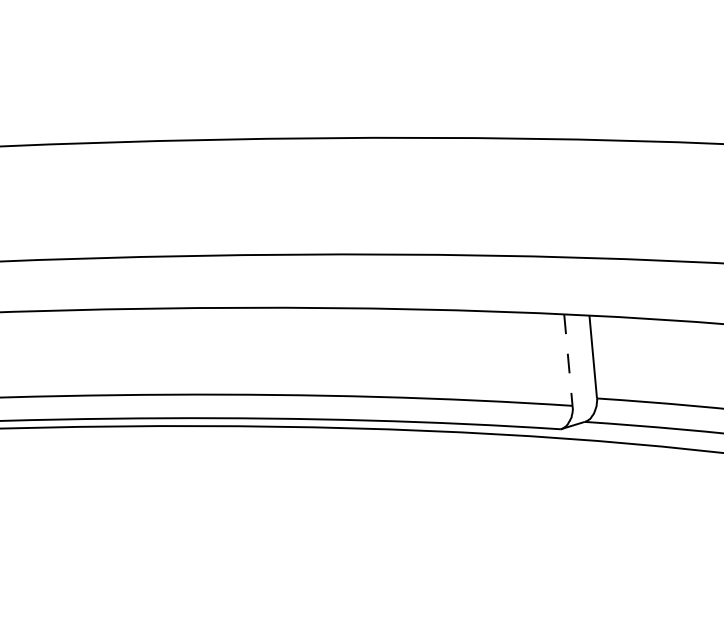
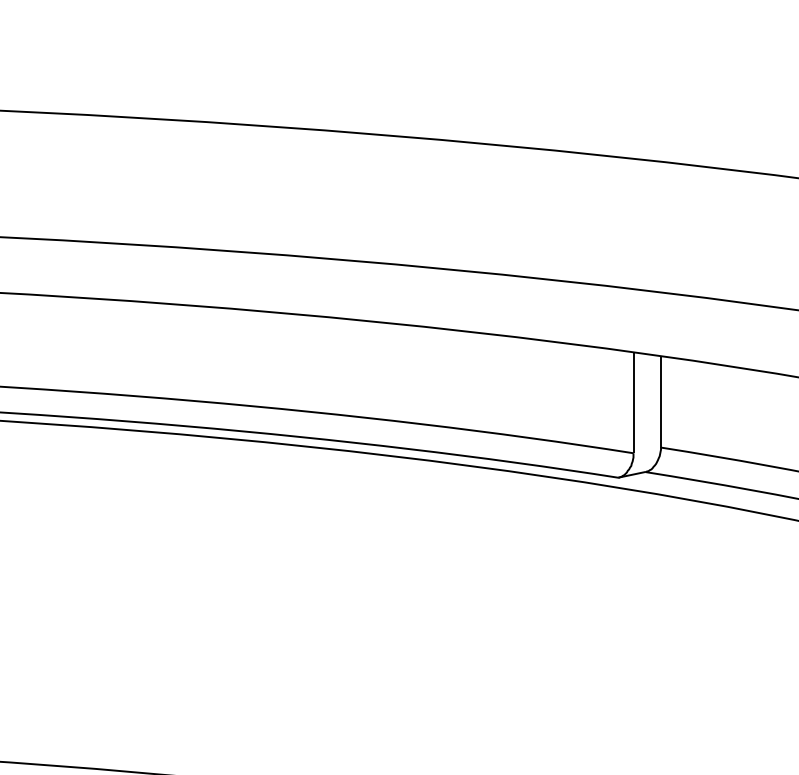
line: (568, 360) -> (633, 403), dashed -> solid

